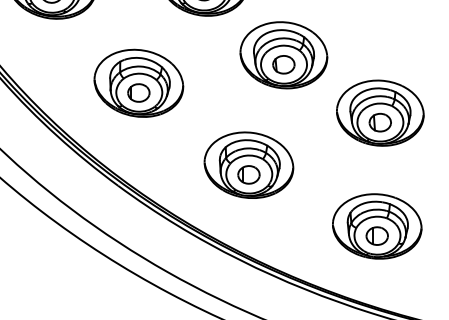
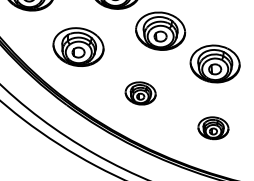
part: (248, 165) -> (140, 93), size x0.6
part: (377, 227) -> (213, 128), size x0.6

